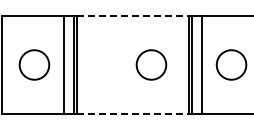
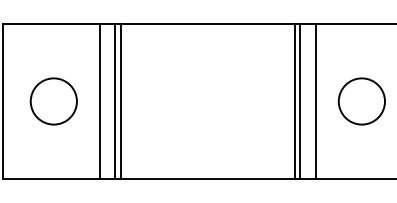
line: (133, 15) -> (208, 24), dashed -> solid
circle: (151, 64) -> (236, 100), removed
line: (133, 114) -> (208, 178), dashed -> solid

